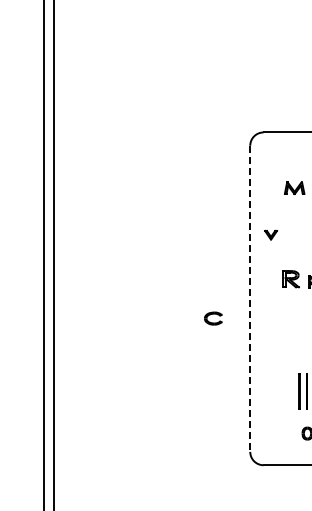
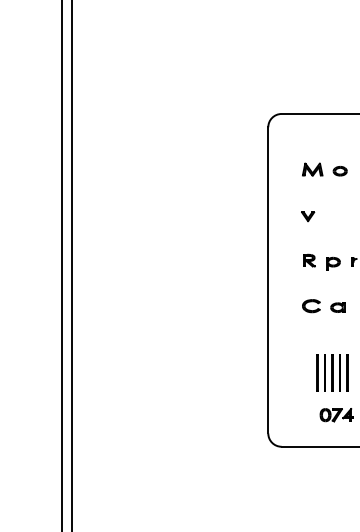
part: (271, 234) -> (308, 216), moved
part: (291, 278) -> (309, 260), size x0.71
line: (250, 298) -> (268, 280), dashed -> solid
part: (213, 318) -> (311, 306), moved

